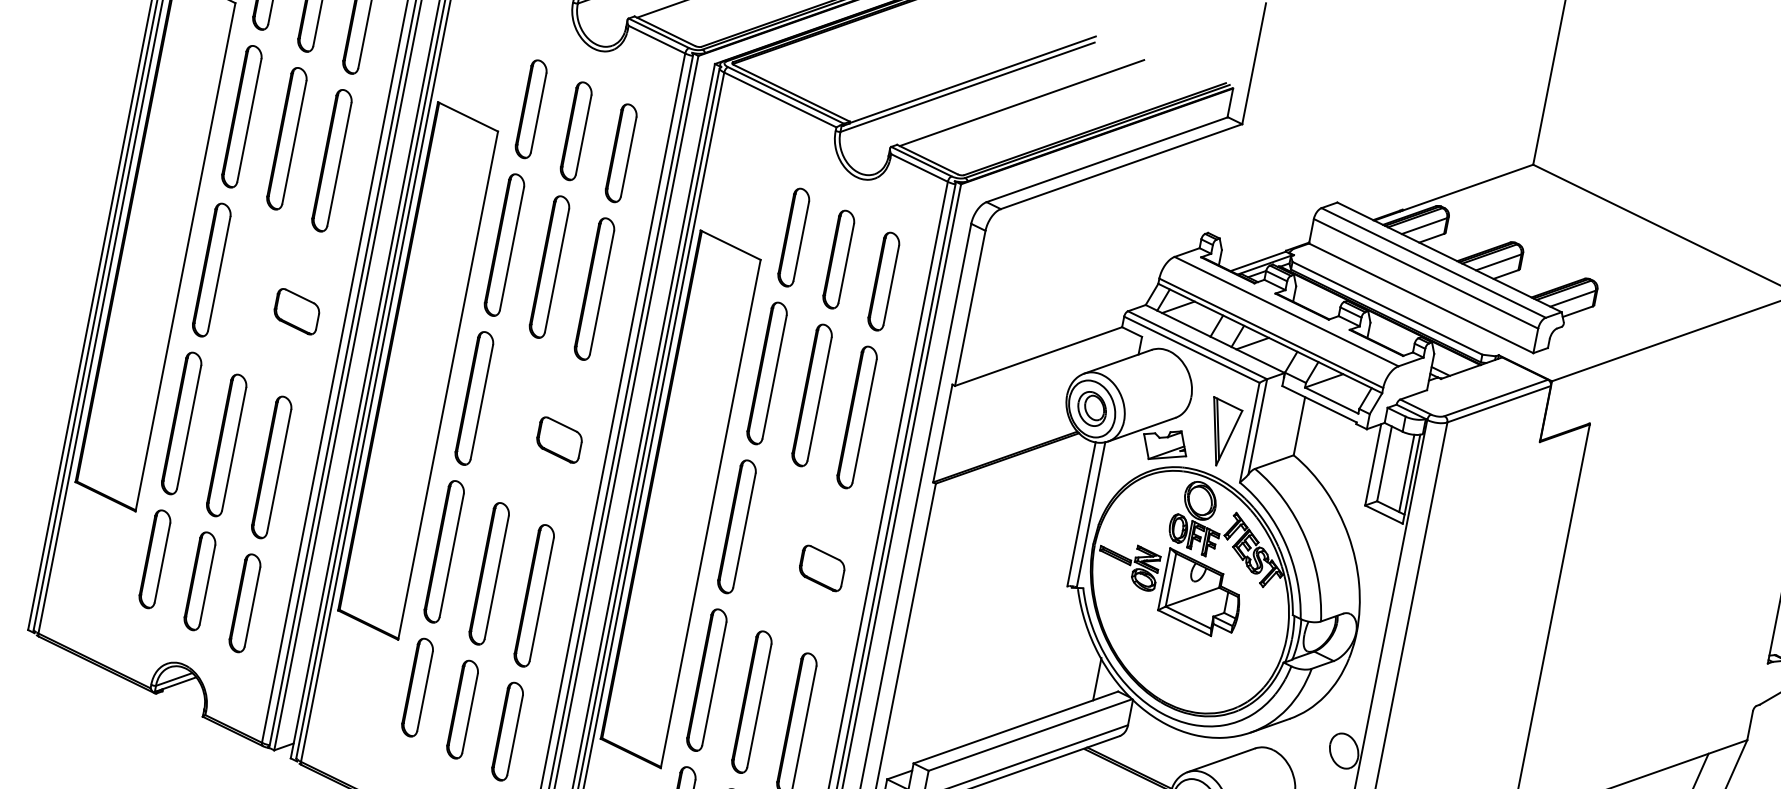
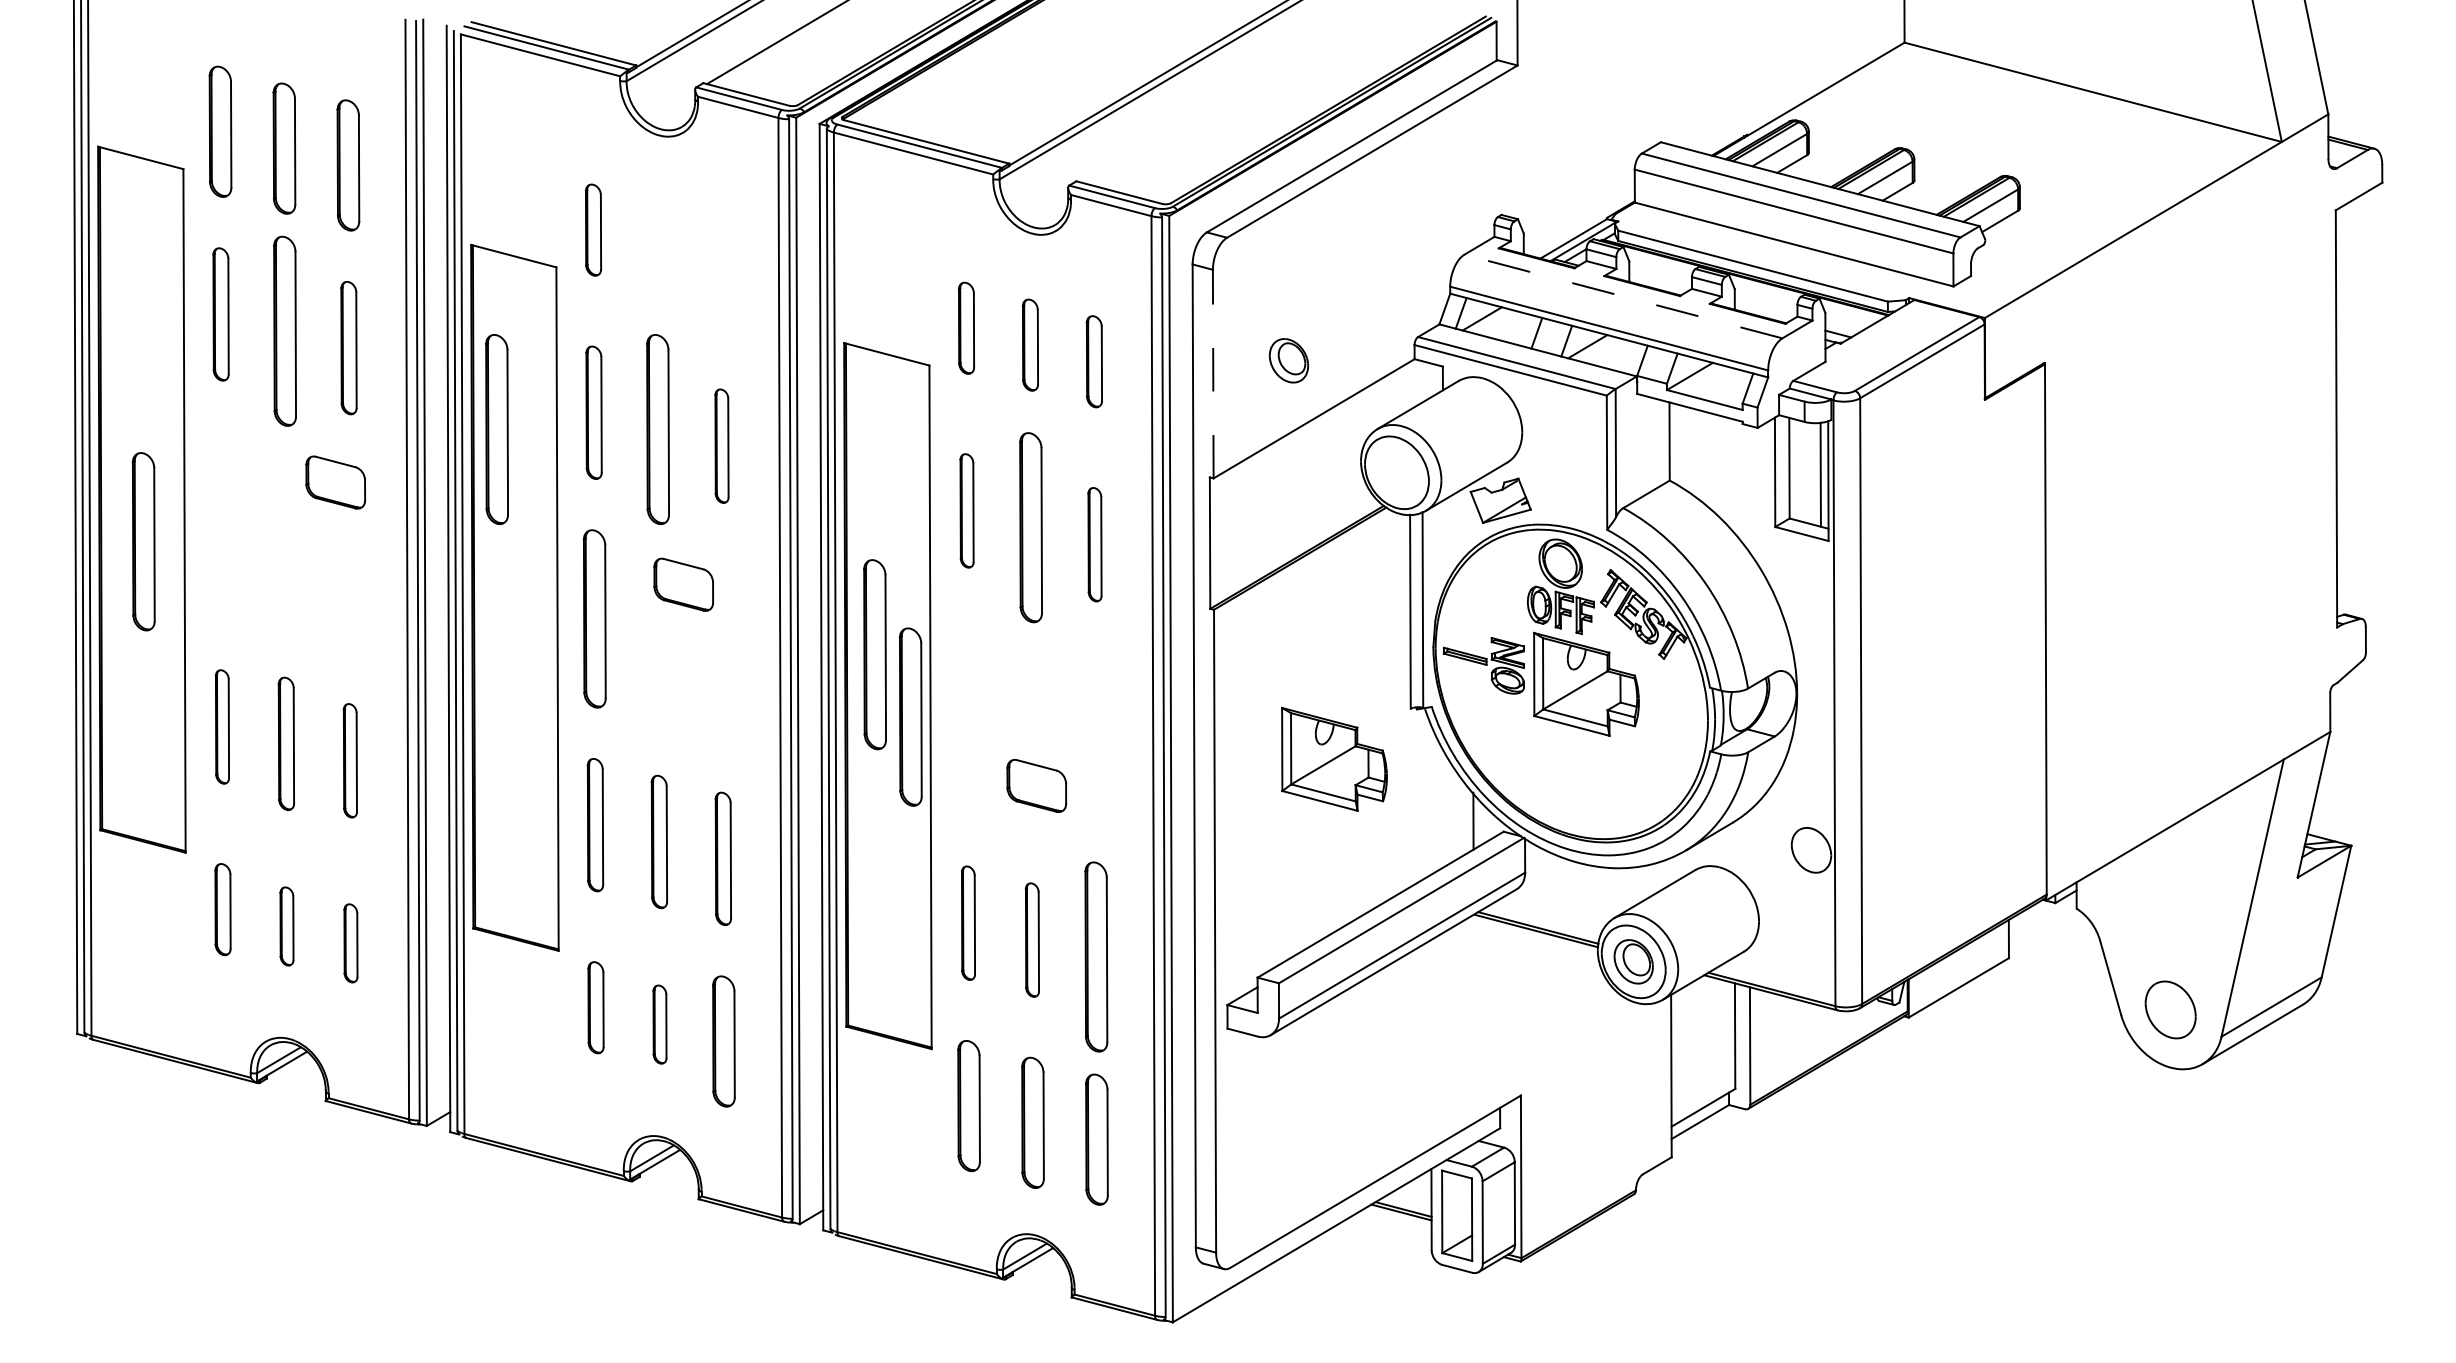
line: (1022, 102) -> (1227, 94), removed
part: (531, 109) -> (593, 230), size x0.7
part: (241, 116) -> (220, 314), size x0.7
part: (576, 131) -> (657, 246), removed
part: (621, 153) -> (721, 263), removed
part: (331, 160) -> (348, 347), size x0.7
part: (793, 237) -> (966, 328), size x0.7
part: (429, 243) -> (496, 429), added
part: (504, 244) -> (593, 412), size x0.7
part: (838, 259) -> (1030, 345), size x0.7
part: (211, 269) -> (143, 541), moved
part: (883, 281) -> (1094, 361), size x0.7
part: (594, 288) -> (721, 445), size x0.6
line: (970, 307) -> (1213, 373), solid -> dashed
part: (296, 311) -> (335, 482), moved
line: (1285, 311) -> (1622, 296), solid -> dashed
part: (766, 373) -> (966, 510), size x0.6
part: (1091, 408) -> (1288, 360), moved
part: (856, 417) -> (1094, 544), size x0.6
part: (181, 423) -> (222, 726), size x0.6
part: (1222, 432) -> (1571, 469), removed
part: (559, 439) -> (683, 584), moved
part: (226, 445) -> (286, 743), size x0.7
part: (676, 466) -> (874, 654), added
part: (271, 467) -> (350, 760), size x0.6
part: (736, 526) -> (910, 716), moved
part: (444, 551) -> (595, 824), size x0.7
part: (154, 559) -> (222, 909), size x0.7
part: (821, 568) -> (1036, 785), moved
part: (489, 573) -> (659, 841), size x0.7
part: (199, 581) -> (286, 926), size x0.6
part: (534, 595) -> (723, 858), size x0.7
part: (244, 603) -> (350, 943), size x0.6
part: (1003, 612) -> (1334, 758), added
part: (706, 679) -> (968, 922), size x0.6
part: (417, 687) -> (595, 1007), size x0.7
part: (752, 701) -> (1032, 939), size x0.6
part: (462, 709) -> (659, 1024), size x0.6

